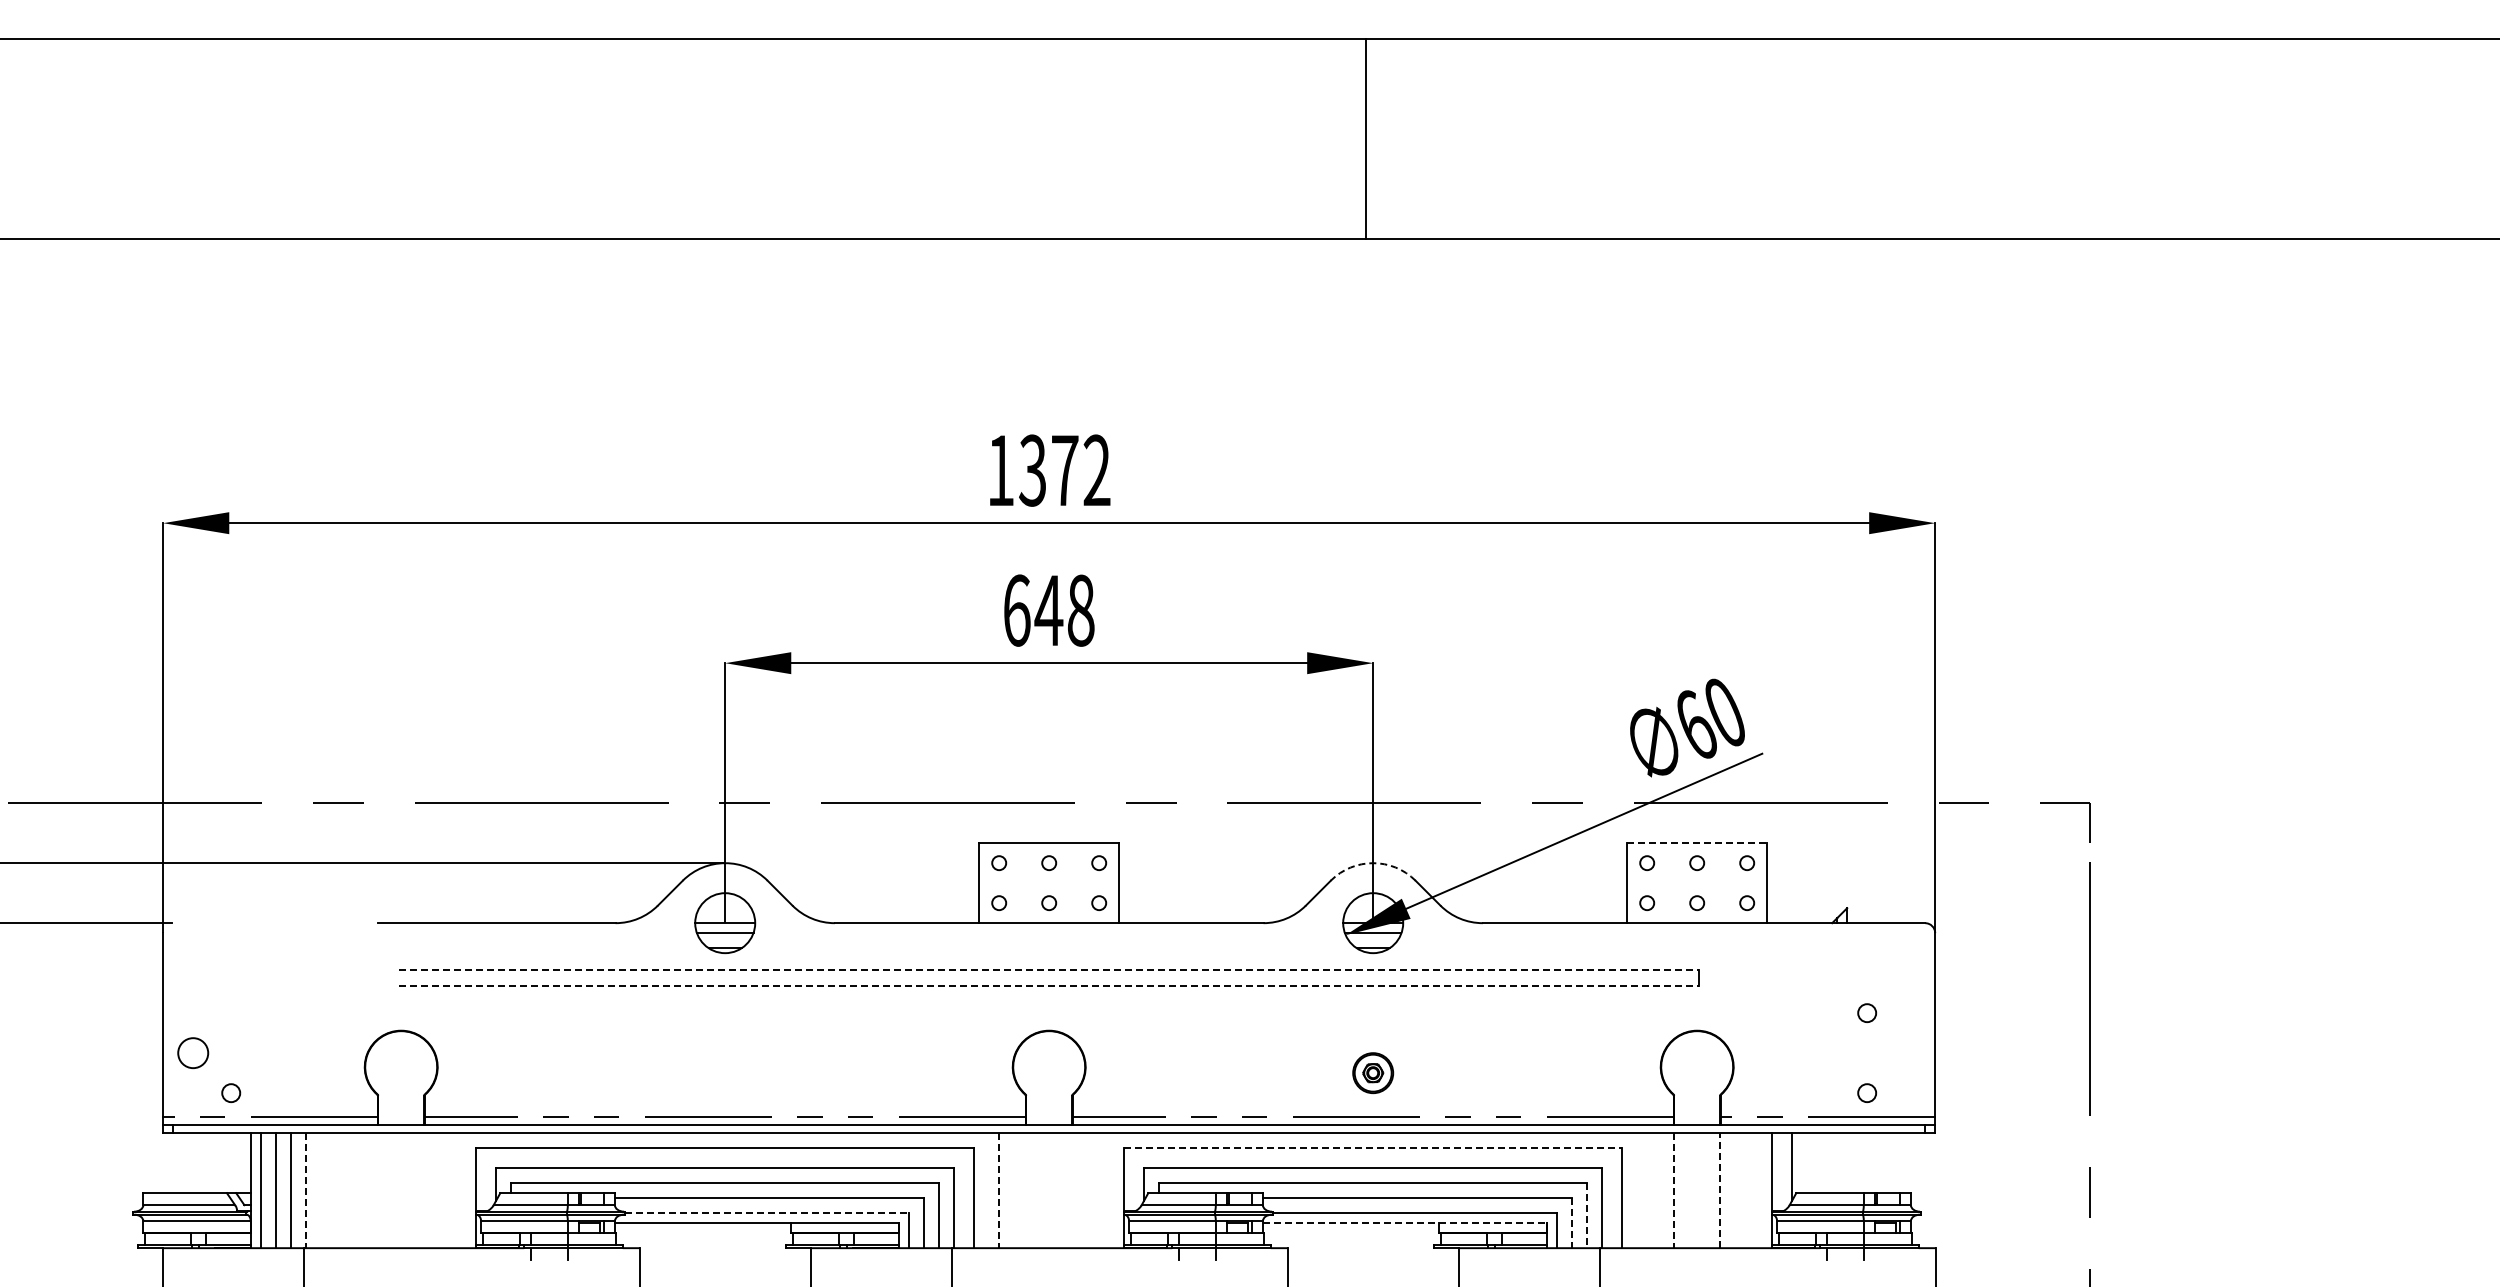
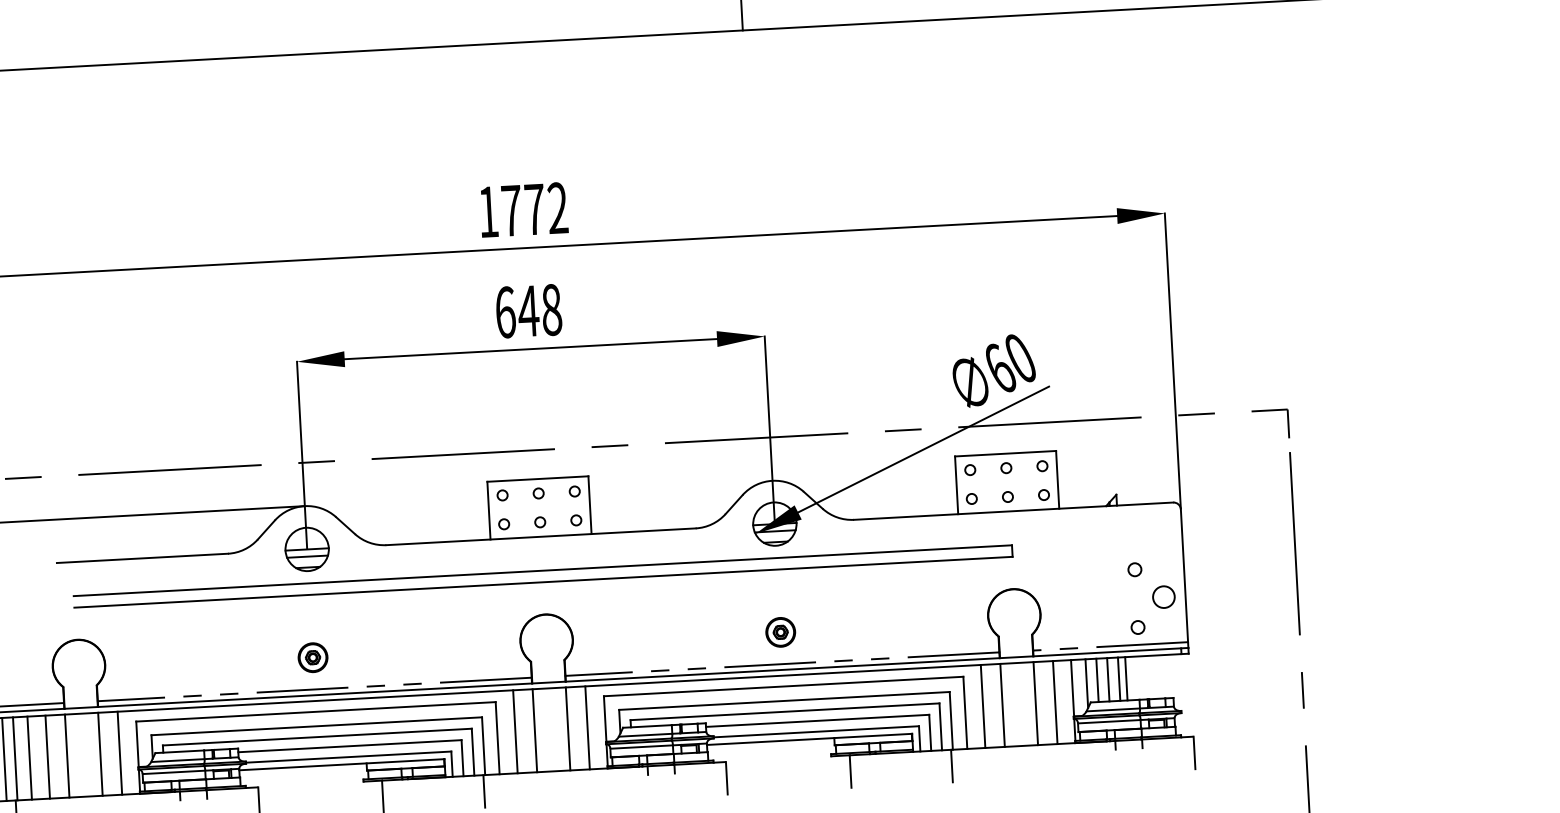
text: (1032, 470) -> (511, 210), 1372 -> 1772
line: (1697, 843) -> (1005, 453), dashed -> solid
arc: (1373, 863) -> (772, 481), dashed -> solid
line: (1049, 970) -> (543, 570), dashed -> solid
line: (1049, 986) -> (543, 582), dashed -> solid
circle: (1905, 1053) -> (1164, 597), added
part: (725, 1073) -> (313, 657), added
line: (1373, 1148) -> (783, 686), dashed -> solid
line: (1807, 1163) -> (1097, 680), added
line: (1822, 1163) -> (1108, 680), added
line: (1837, 1163) -> (1119, 679), added
line: (1847, 1163) -> (1126, 679), added
line: (326, 1190) -> (29, 757), added
line: (351, 1190) -> (47, 757), added
line: (378, 1190) -> (67, 755), added
line: (424, 1190) -> (100, 754), added
line: (451, 1190) -> (120, 753), added
line: (1026, 1190) -> (535, 730), added
line: (1072, 1190) -> (568, 728), added
line: (1099, 1190) -> (587, 727), added
line: (1647, 1190) -> (983, 706), added
line: (1720, 1190) -> (1035, 703), dashed -> solid
line: (1747, 1190) -> (1055, 702), added
line: (306, 1191) -> (15, 759), dashed -> solid
line: (999, 1191) -> (515, 732), dashed -> solid
line: (1674, 1191) -> (1002, 706), dashed -> solid
line: (767, 1213) -> (349, 757), dashed -> solid
line: (1587, 1216) -> (941, 727), dashed -> solid
line: (1405, 1223) -> (809, 739), dashed -> solid
line: (1572, 1223) -> (930, 733), dashed -> solid

